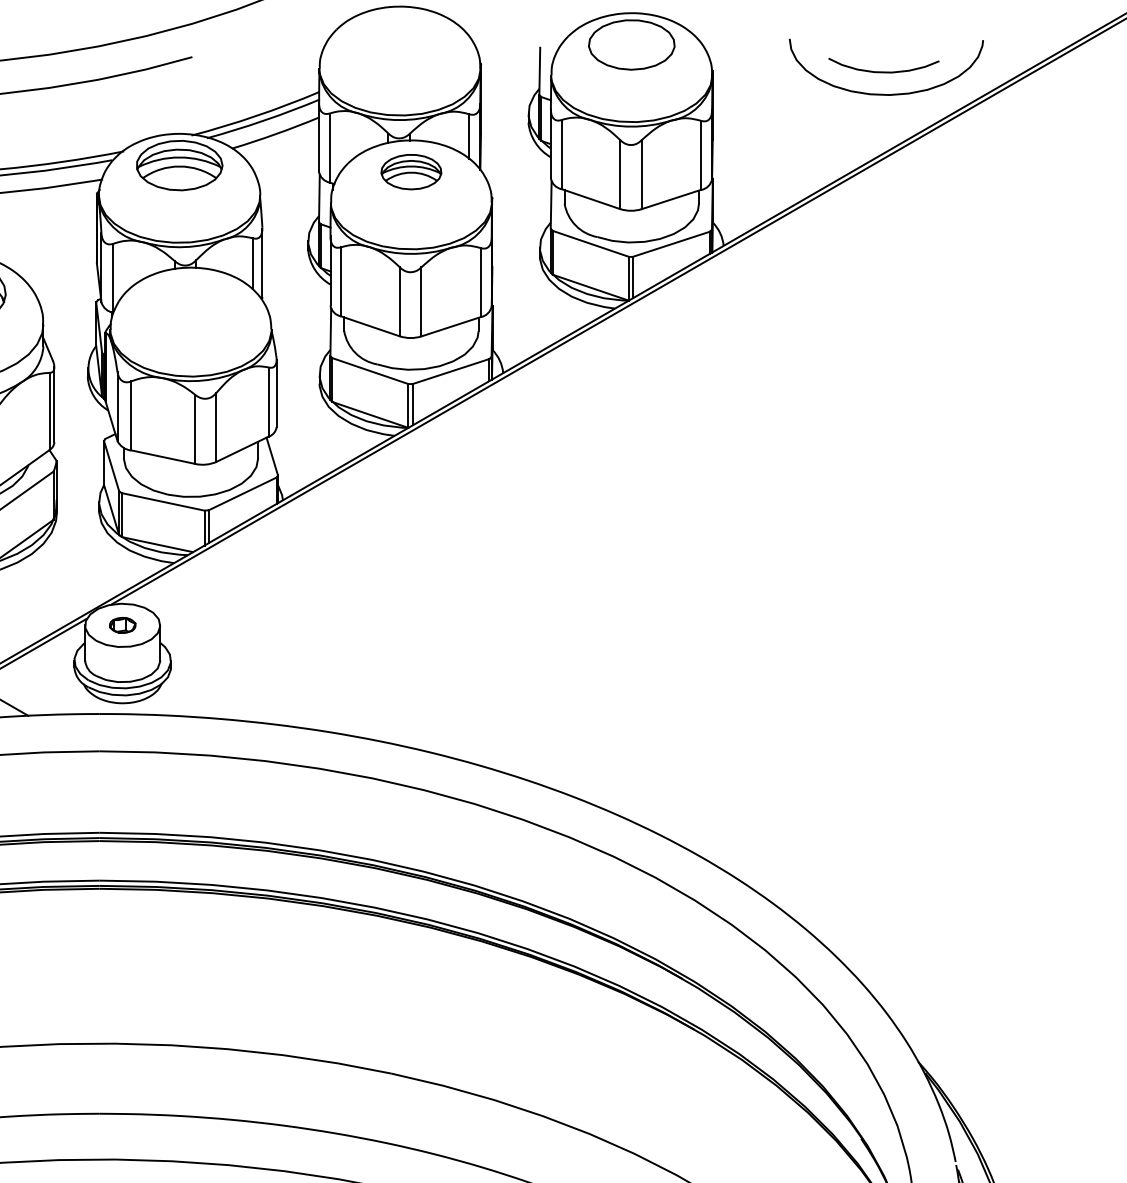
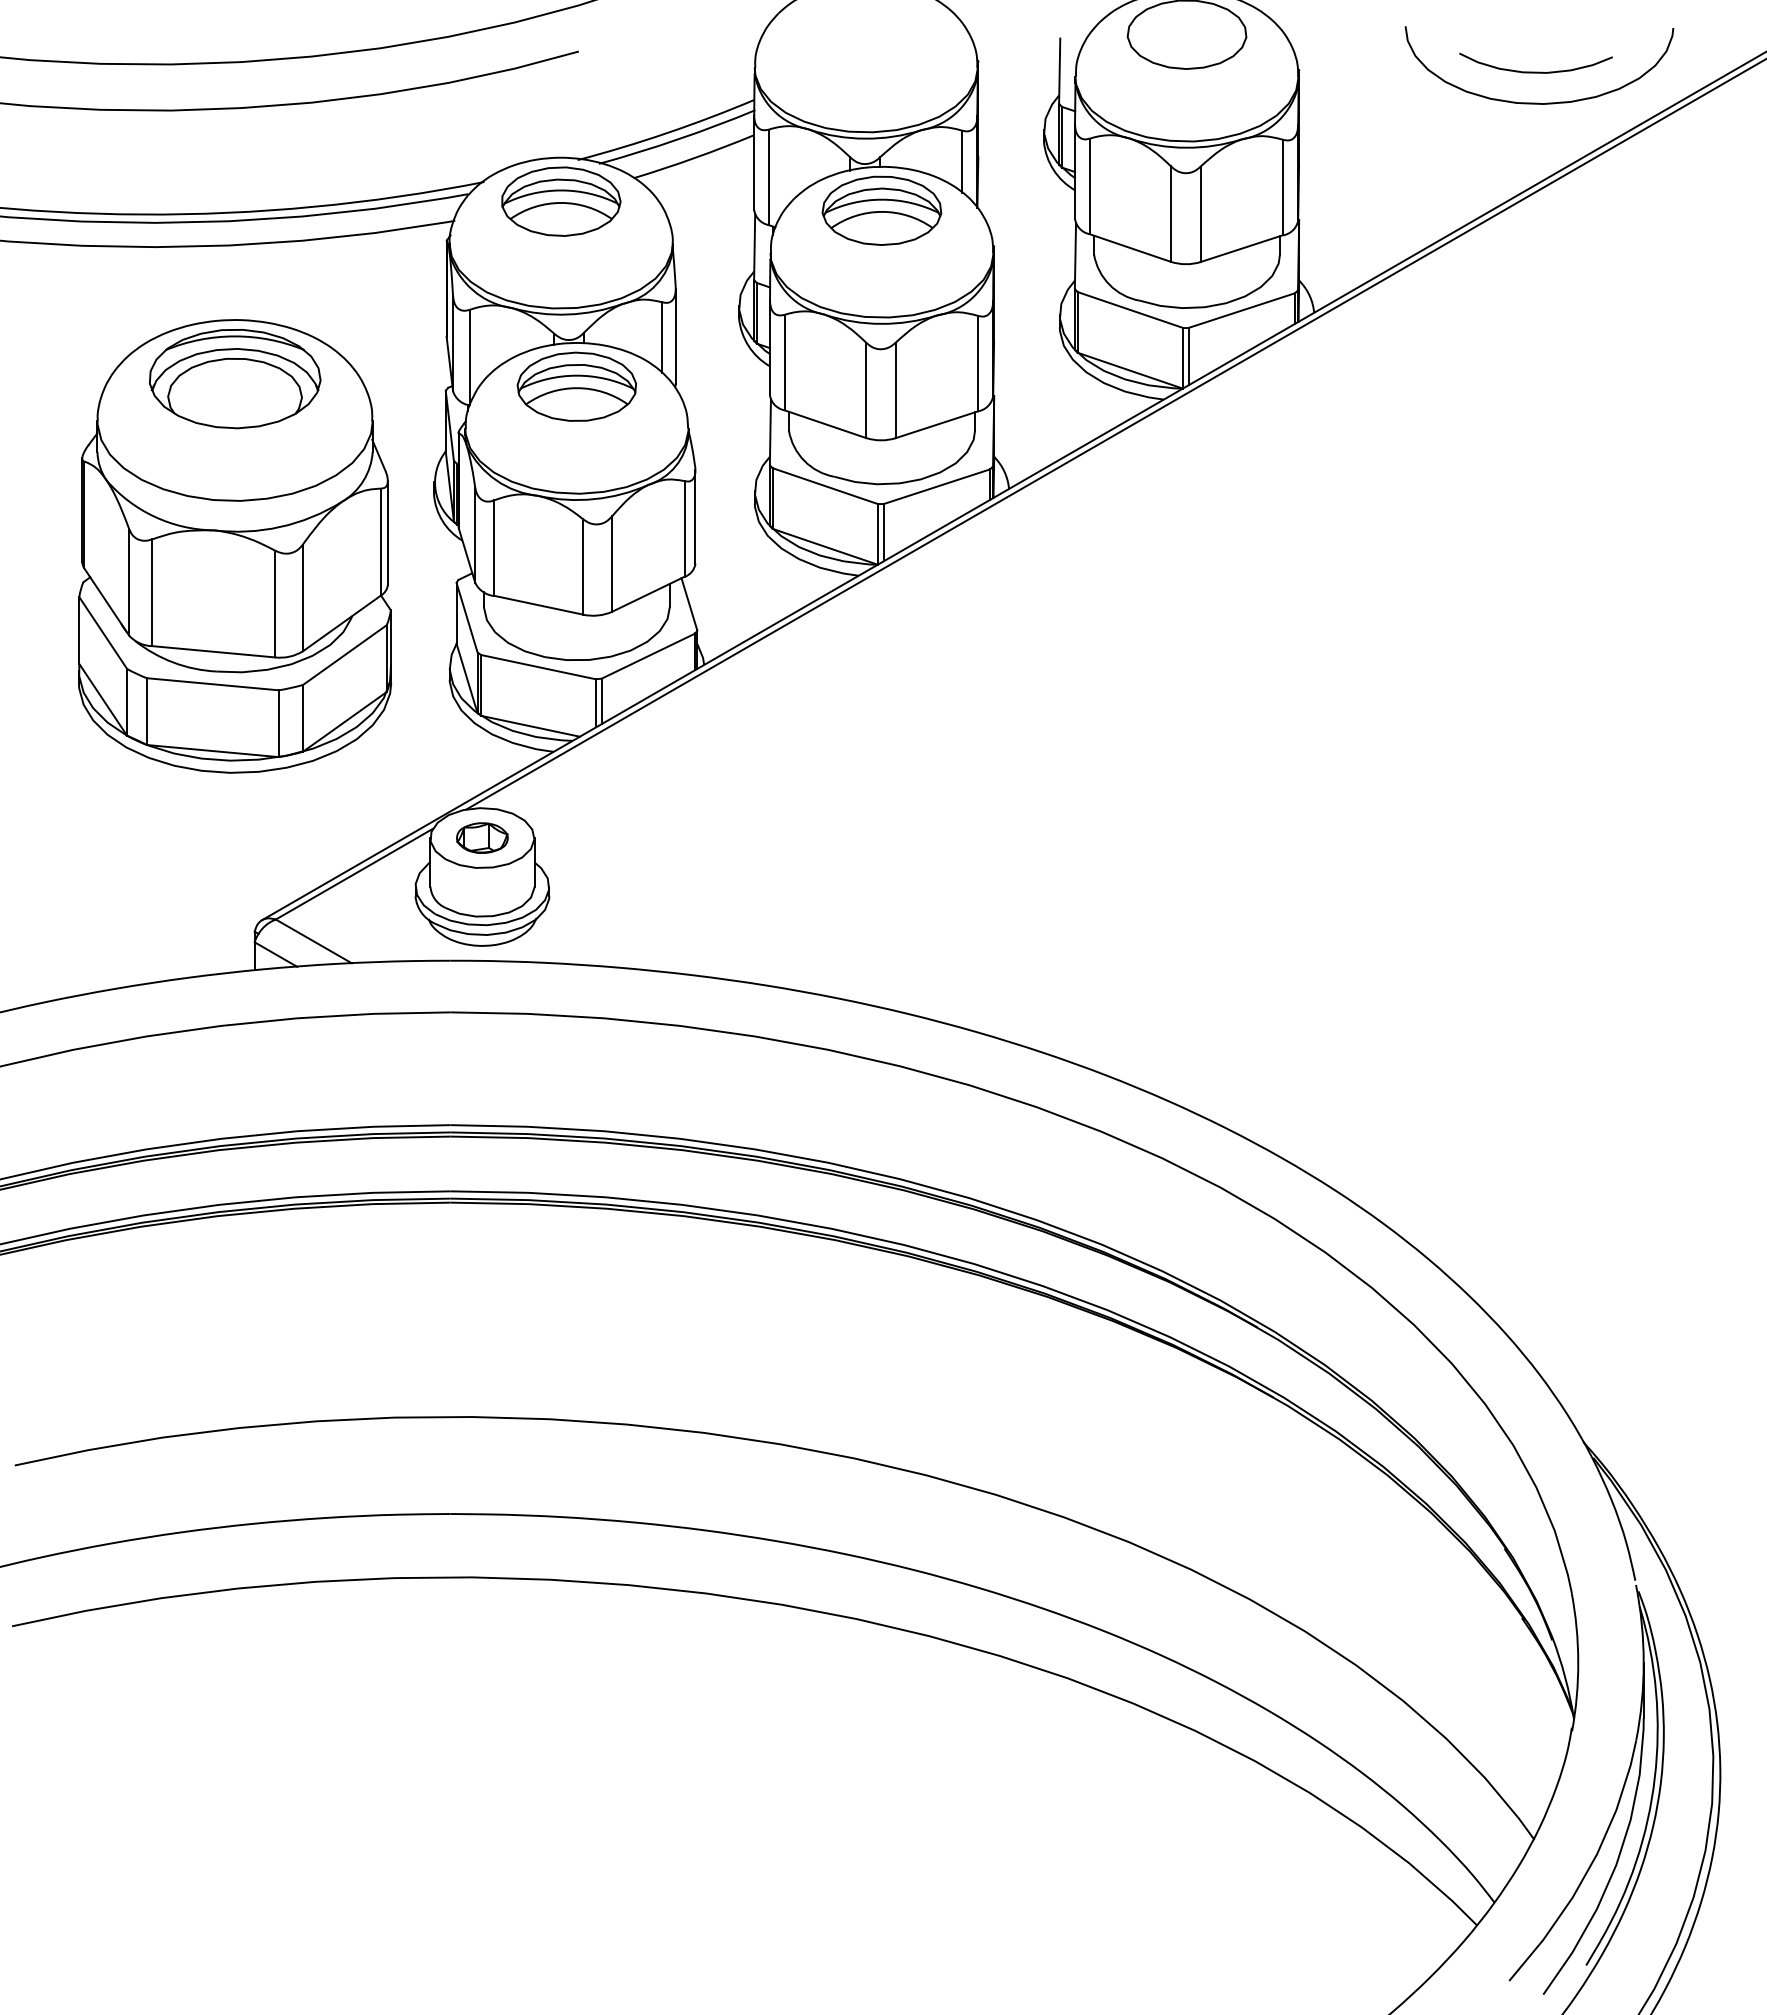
part: (411, 171) -> (881, 210), size x1.43
part: (190, 299) -> (576, 386), added
part: (122, 624) -> (482, 837), size x1.43

